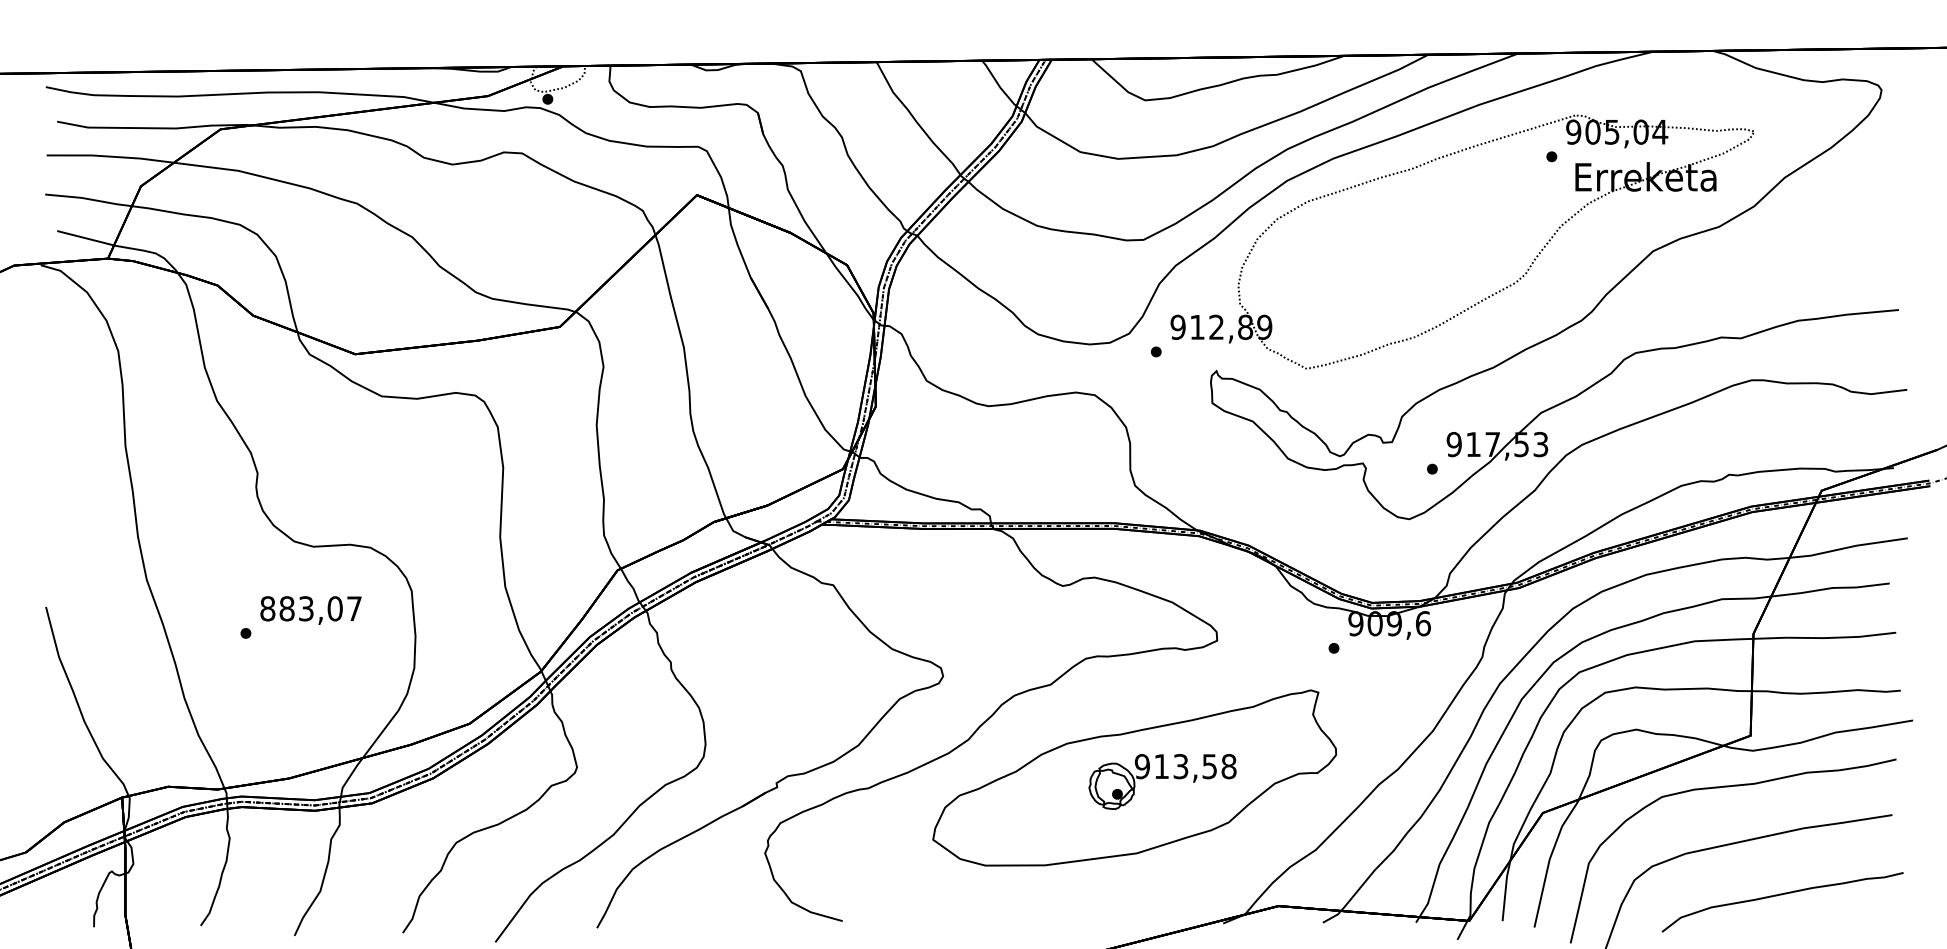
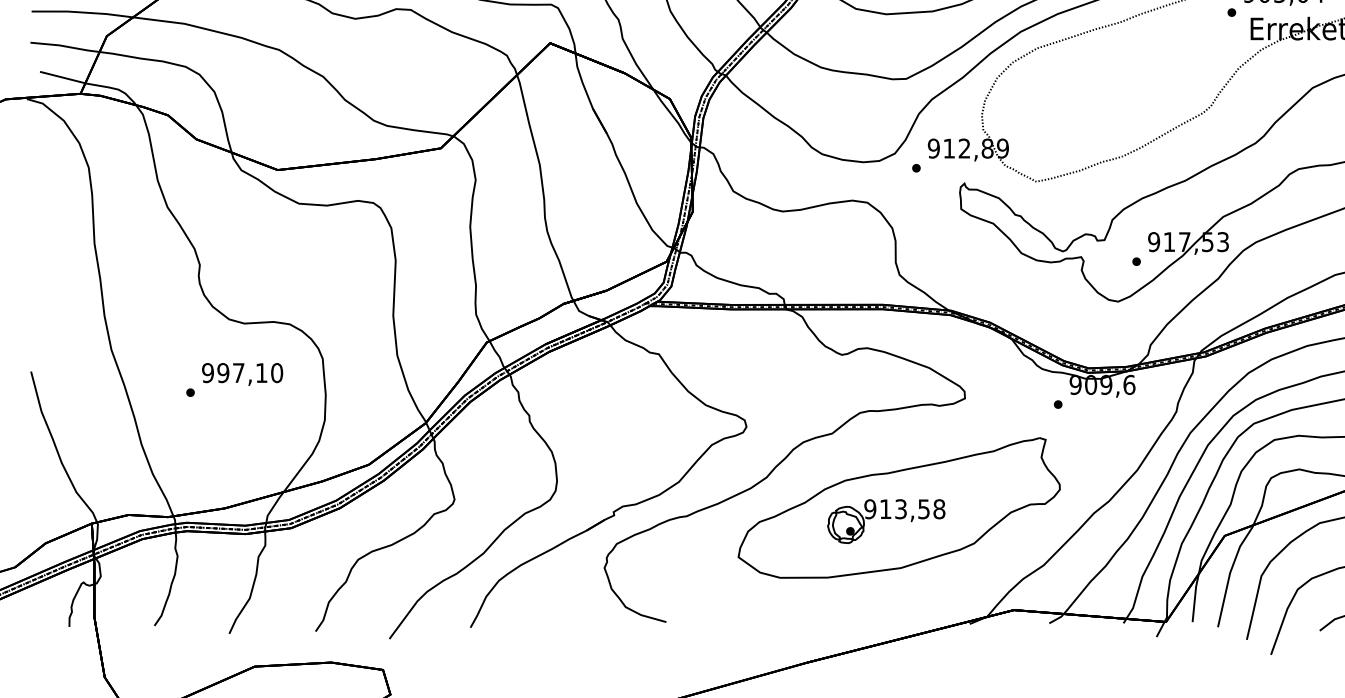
text: (311, 608) -> (242, 372), 883,07 -> 997,10
part: (1162, 781) -> (886, 521), moved

